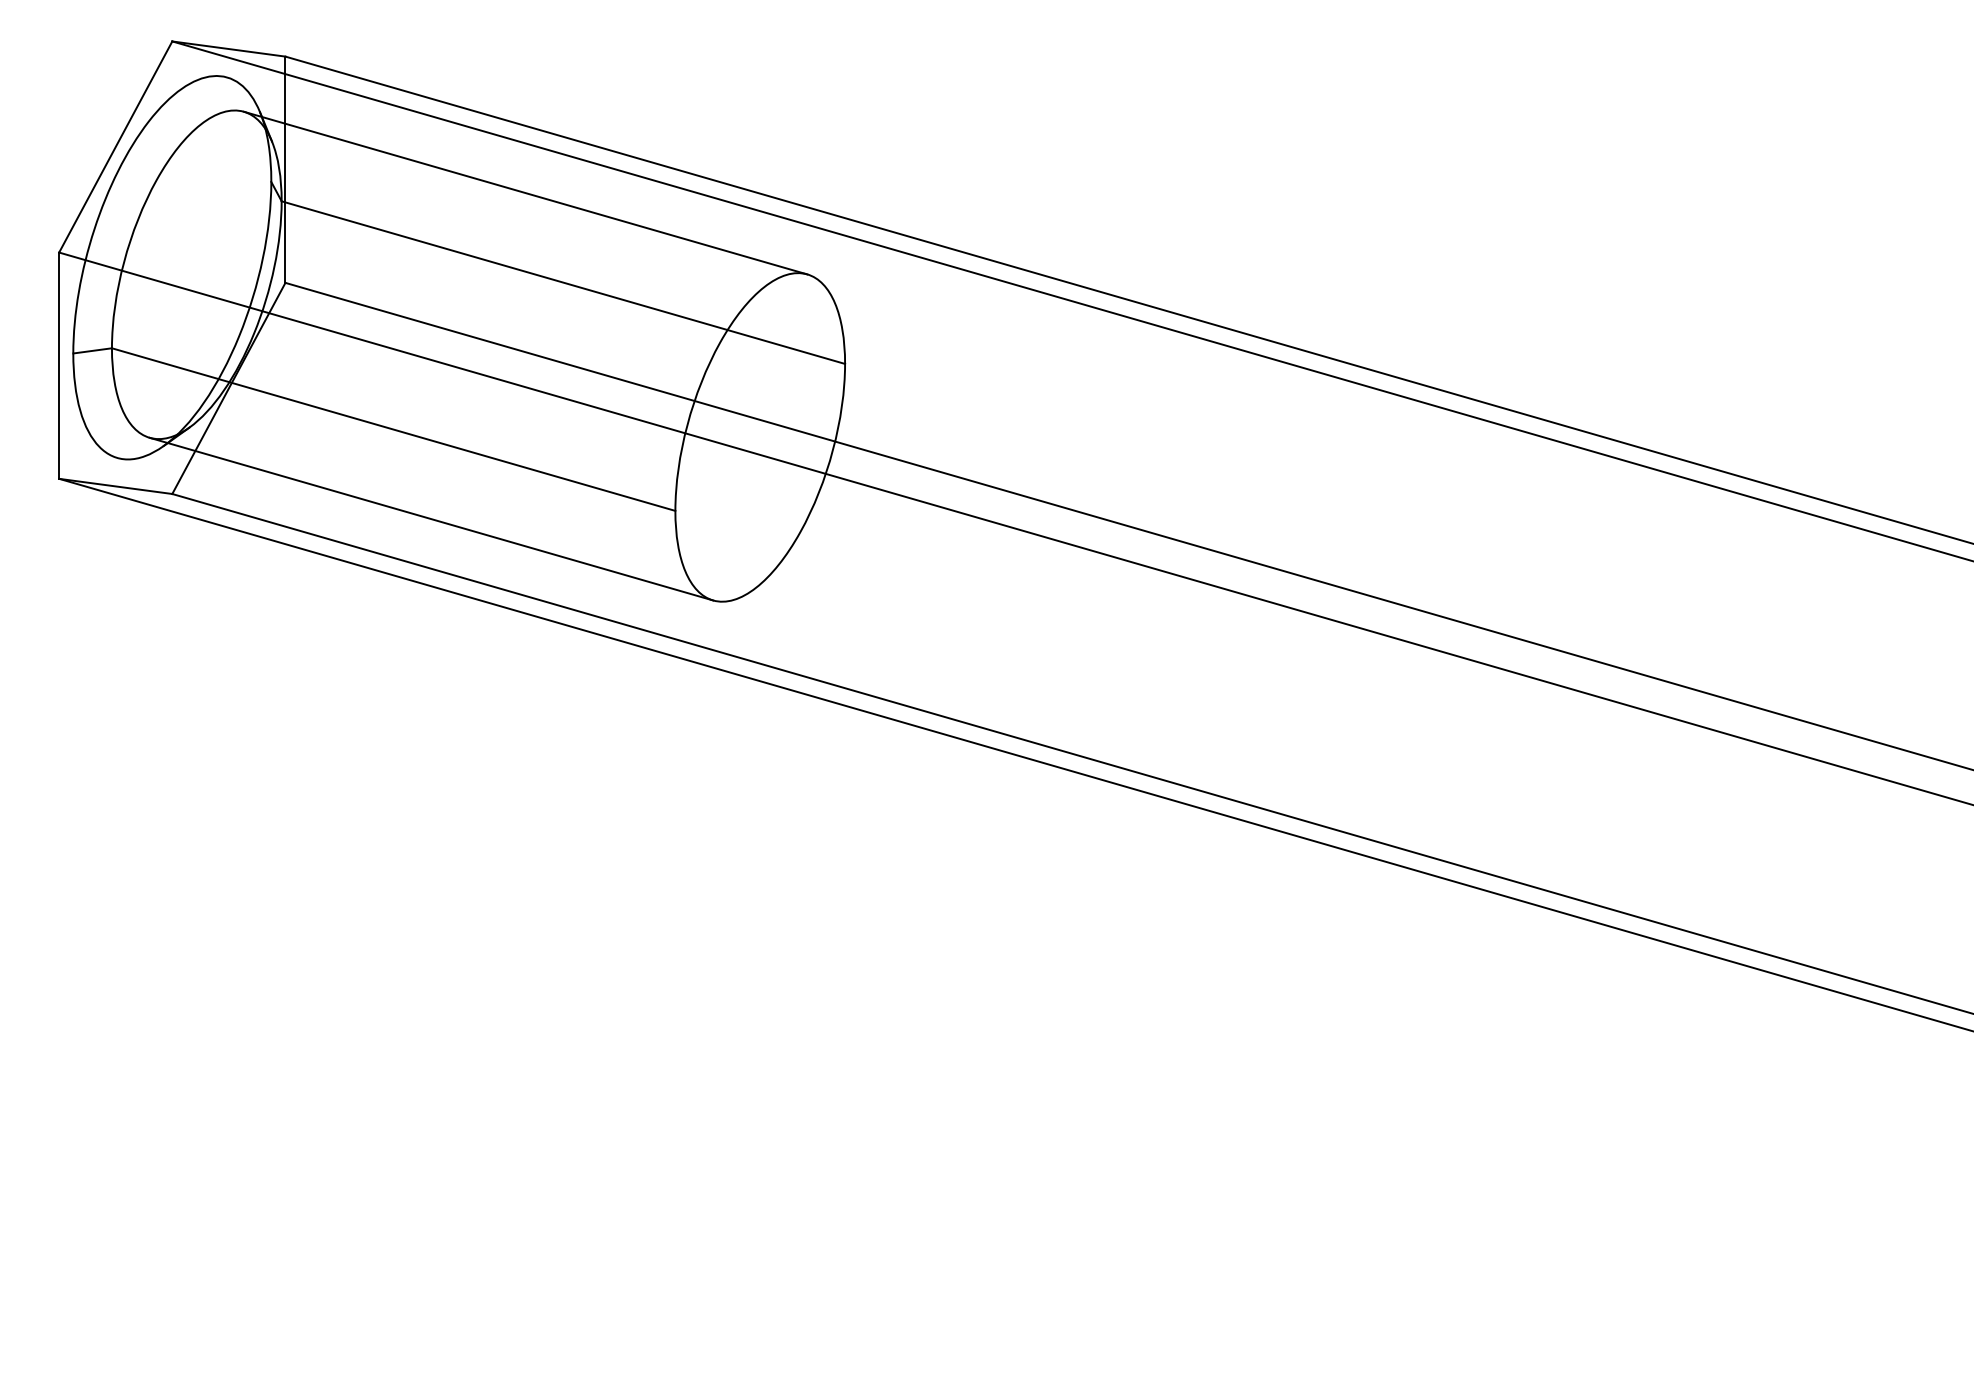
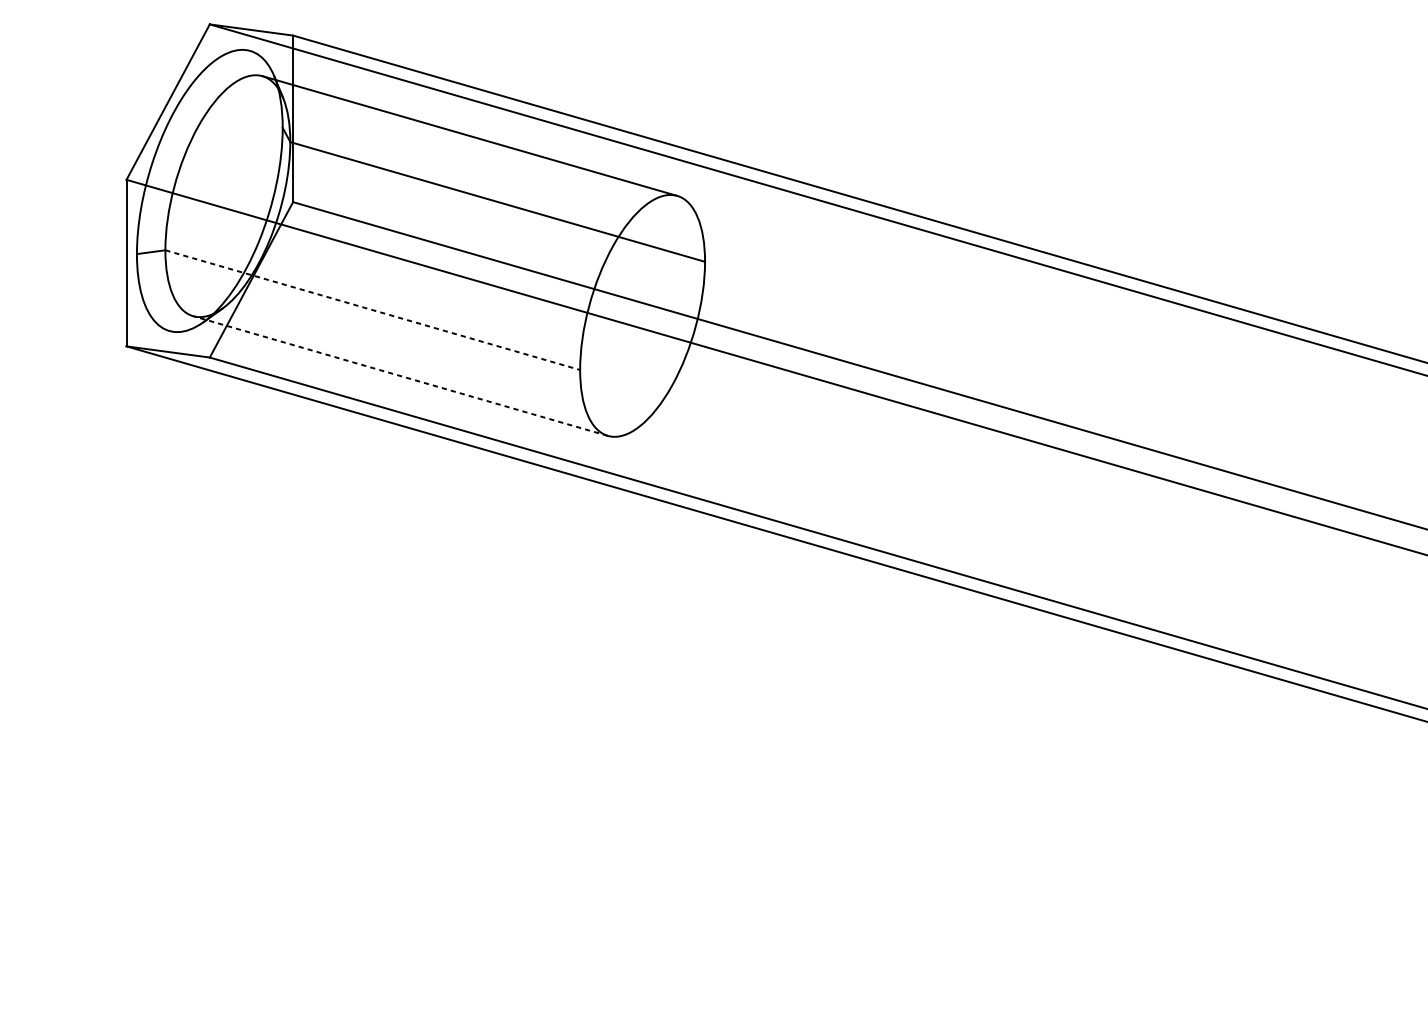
line: (394, 429) -> (373, 310), solid -> dashed
line: (430, 519) -> (399, 376), solid -> dashed

